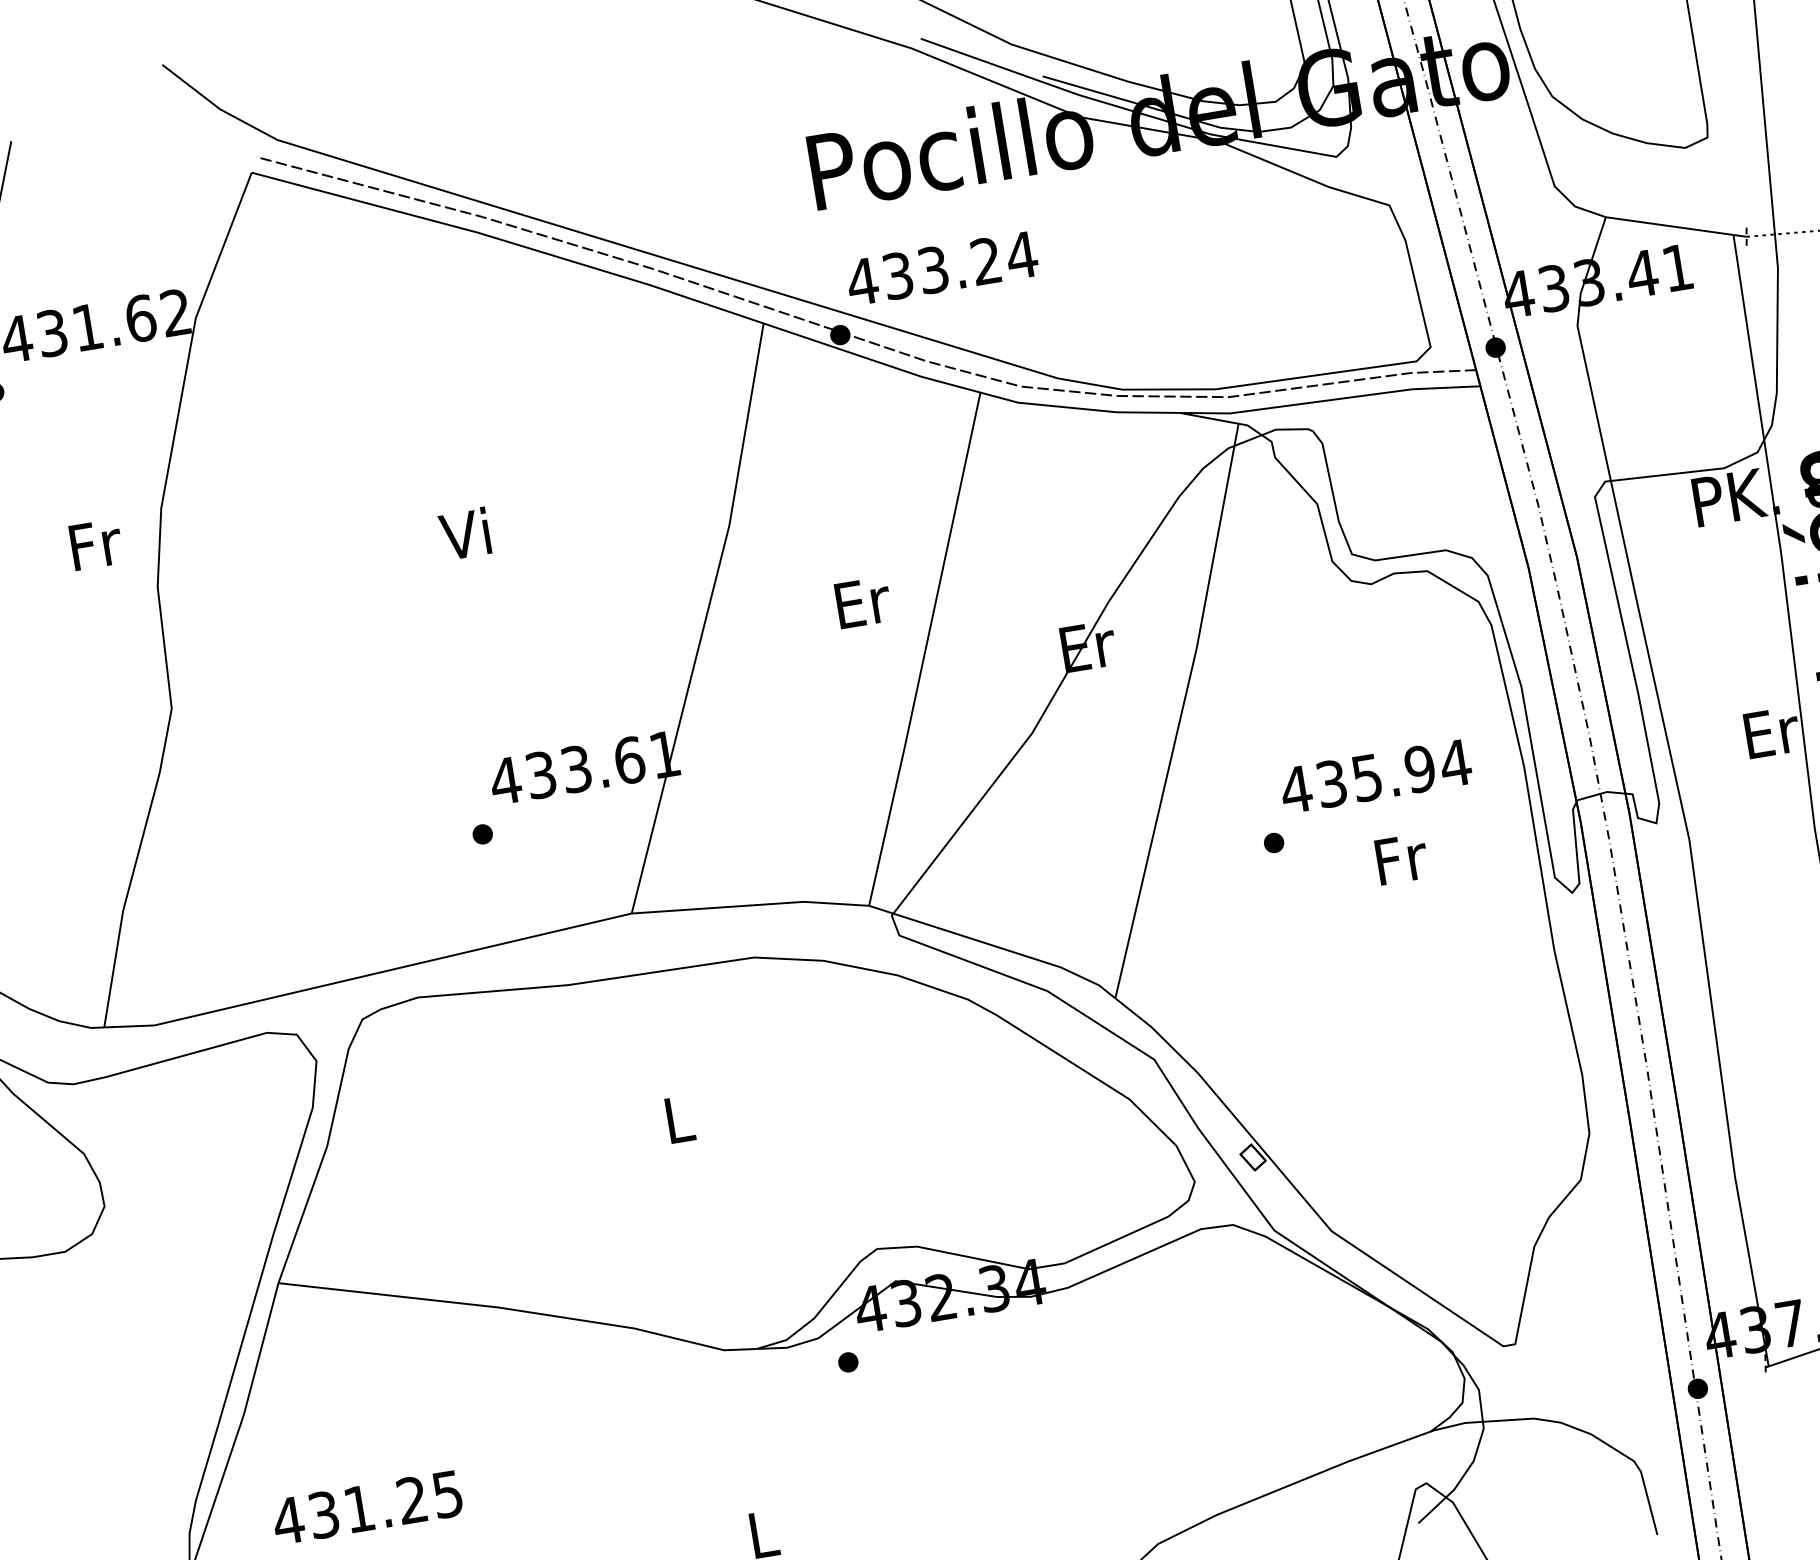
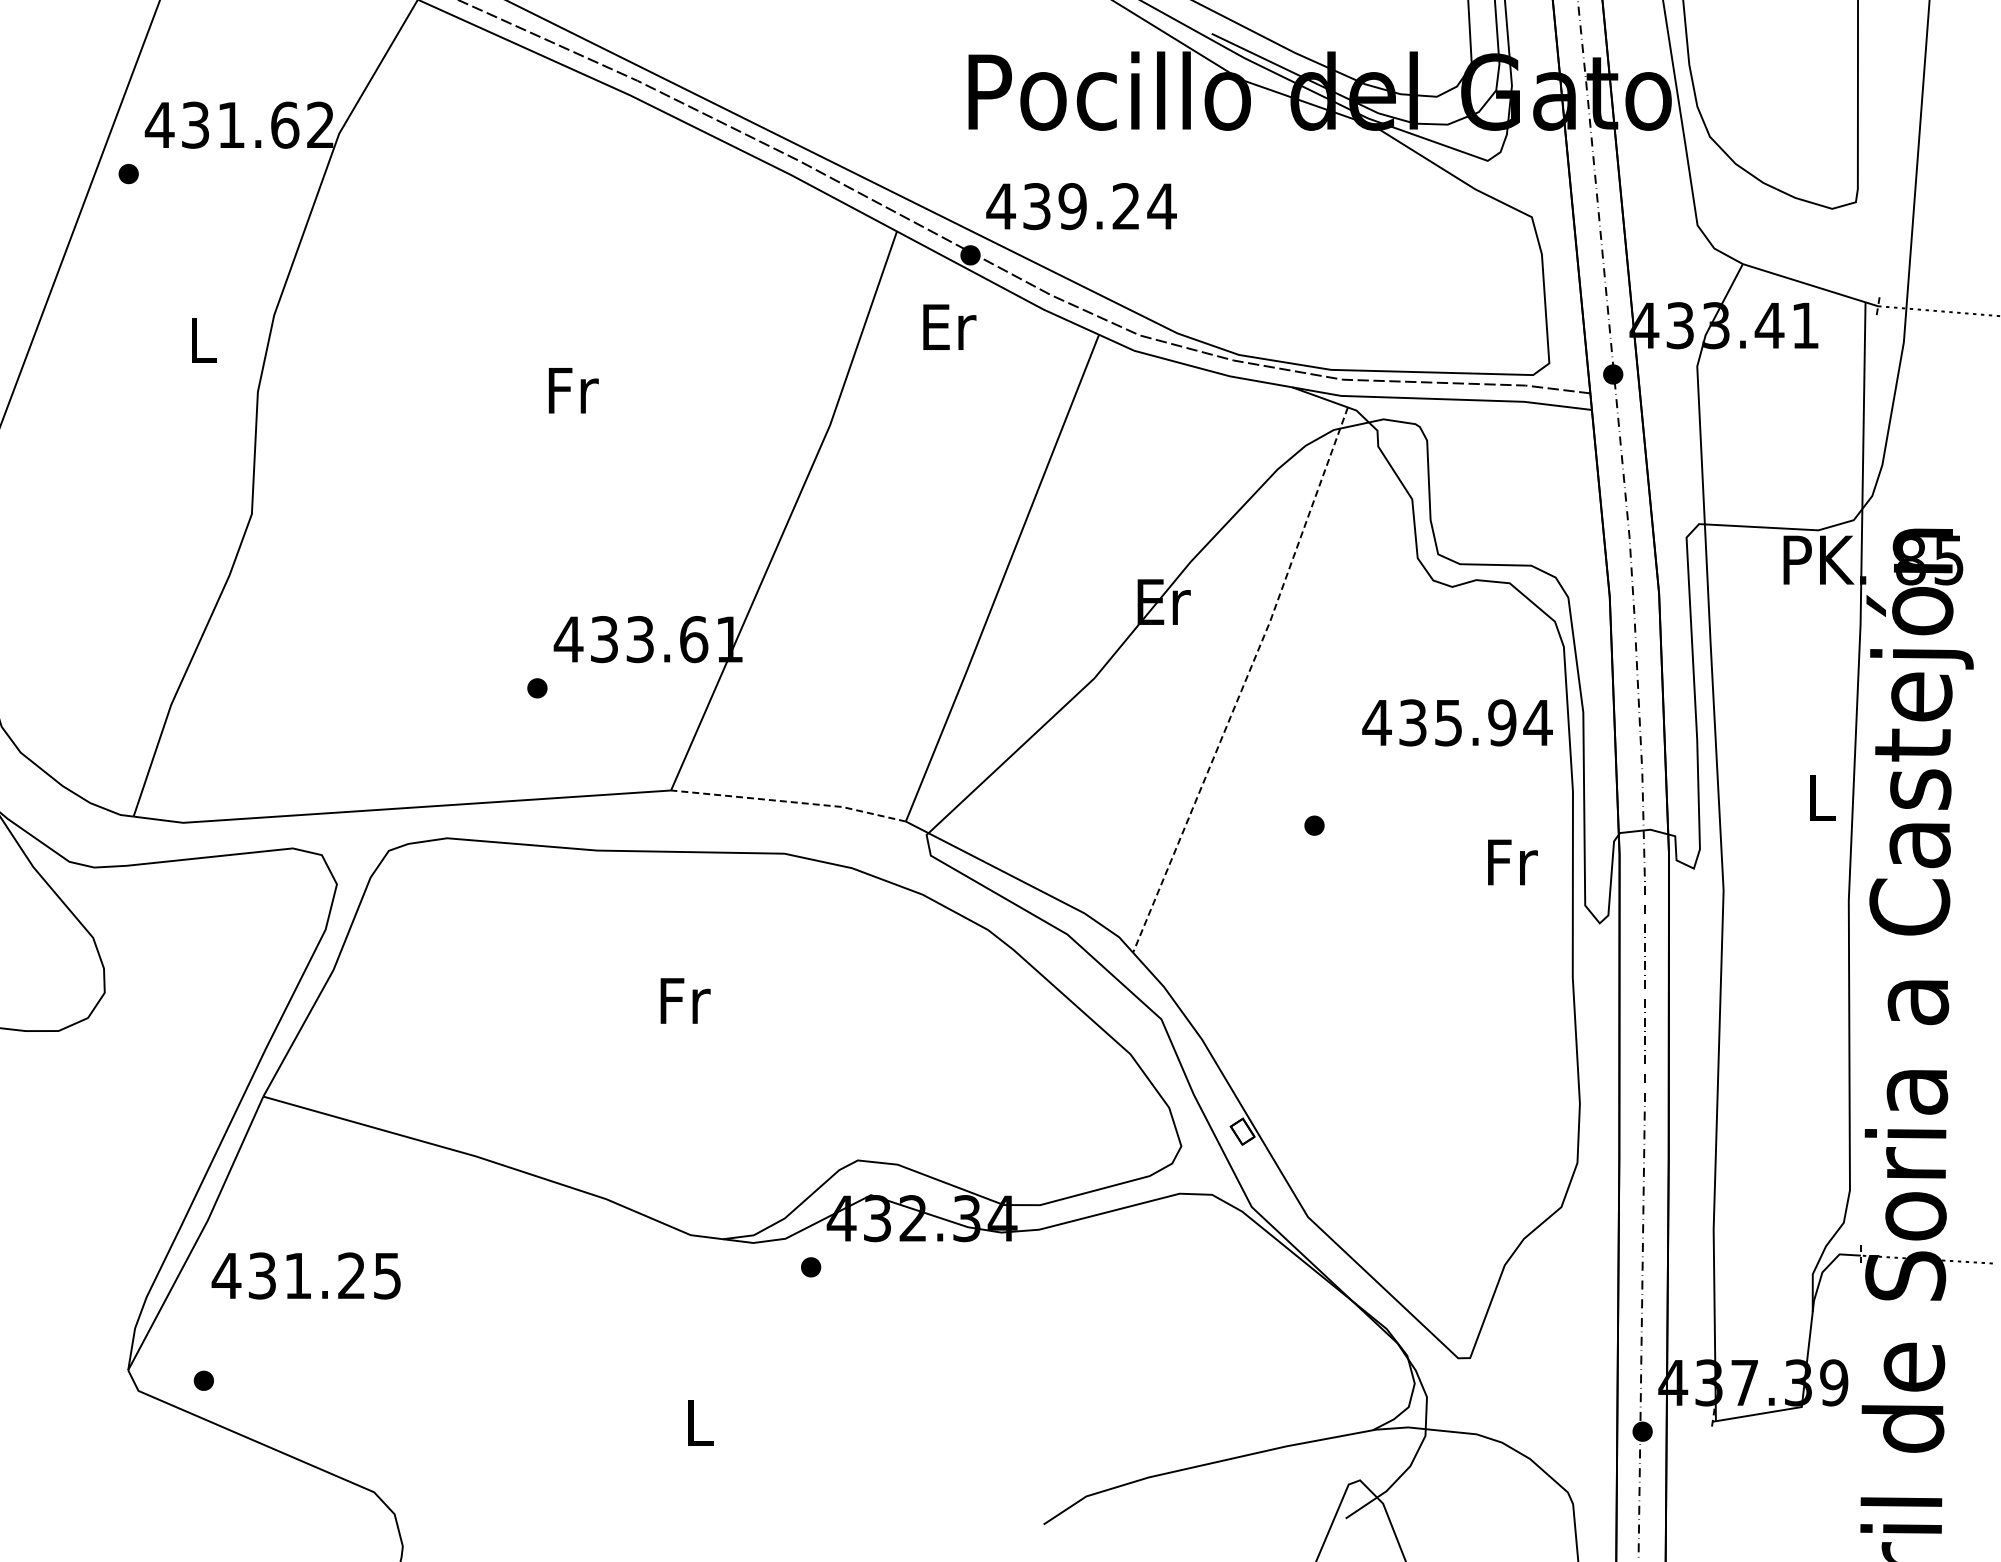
text: (933, 270) -> (1072, 206), 433.24 -> 439.24
text: (467, 533) -> (571, 389), Vi -> Fr
text: (96, 544) -> (204, 340), Fr -> L
text: (863, 601) -> (949, 326), moved
line: (1182, 711) -> (1245, 681), solid -> dashed
text: (1772, 731) -> (1822, 797), Er -> L
text: (1375, 776) -> (1457, 722), moved
text: (1401, 859) -> (1512, 862), moved
line: (750, 905) -> (789, 801), solid -> dashed
text: (680, 1118) -> (685, 1000), L -> Fr
text: (366, 1507) -> (305, 1275), moved

